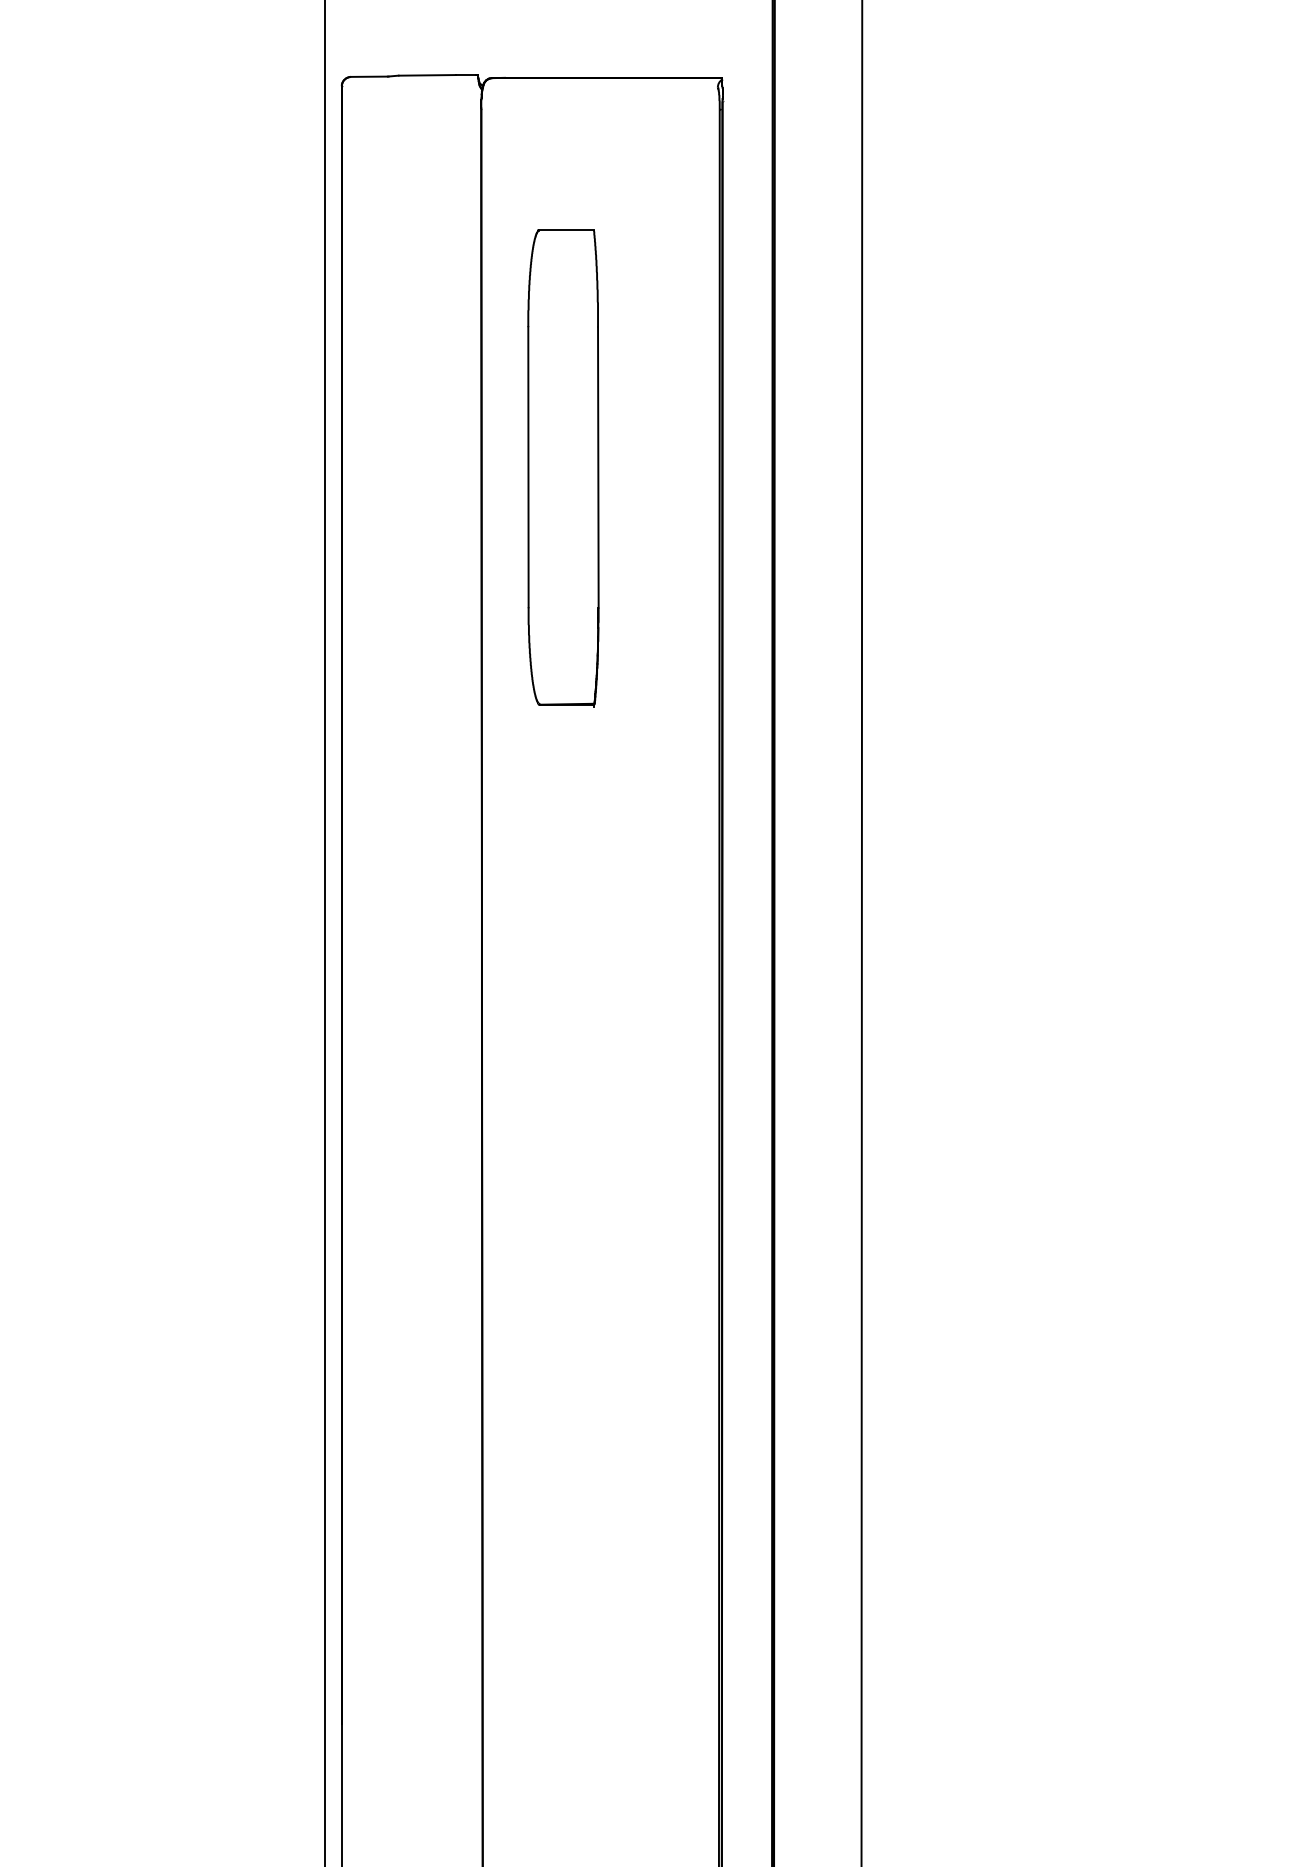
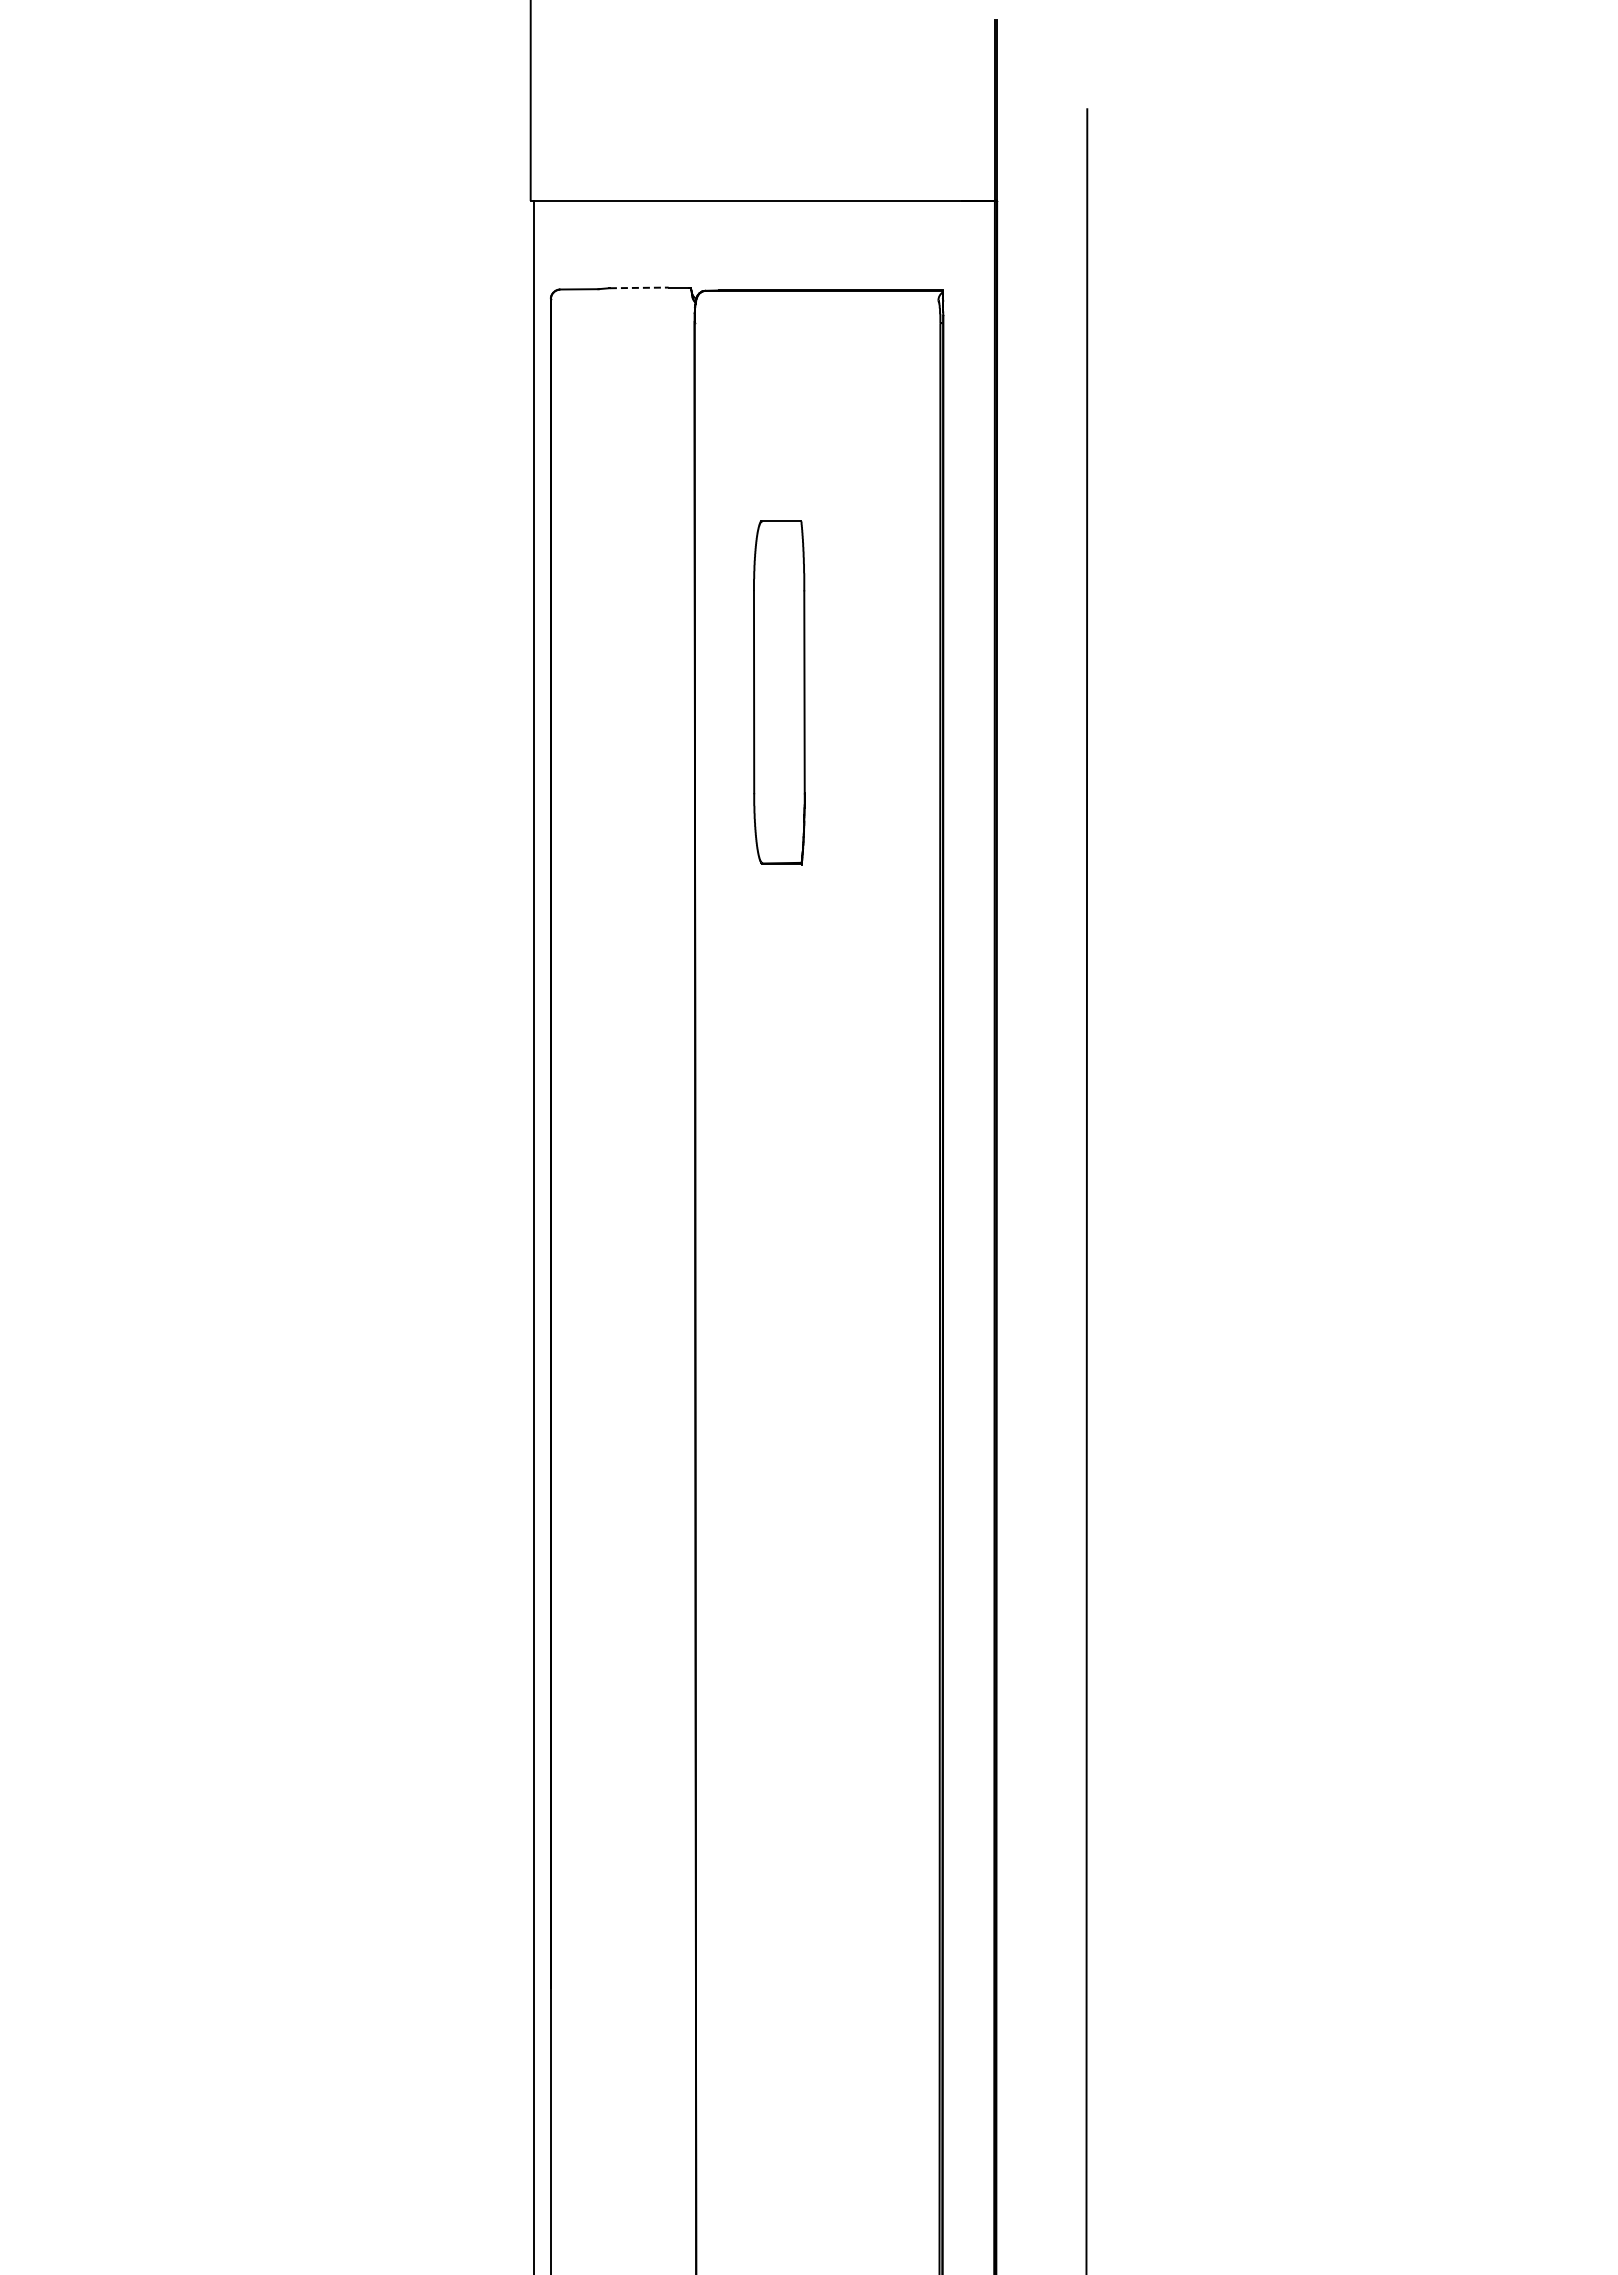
line: (427, 74) -> (639, 287), solid -> dashed
part: (563, 467) -> (779, 692), size x0.7

